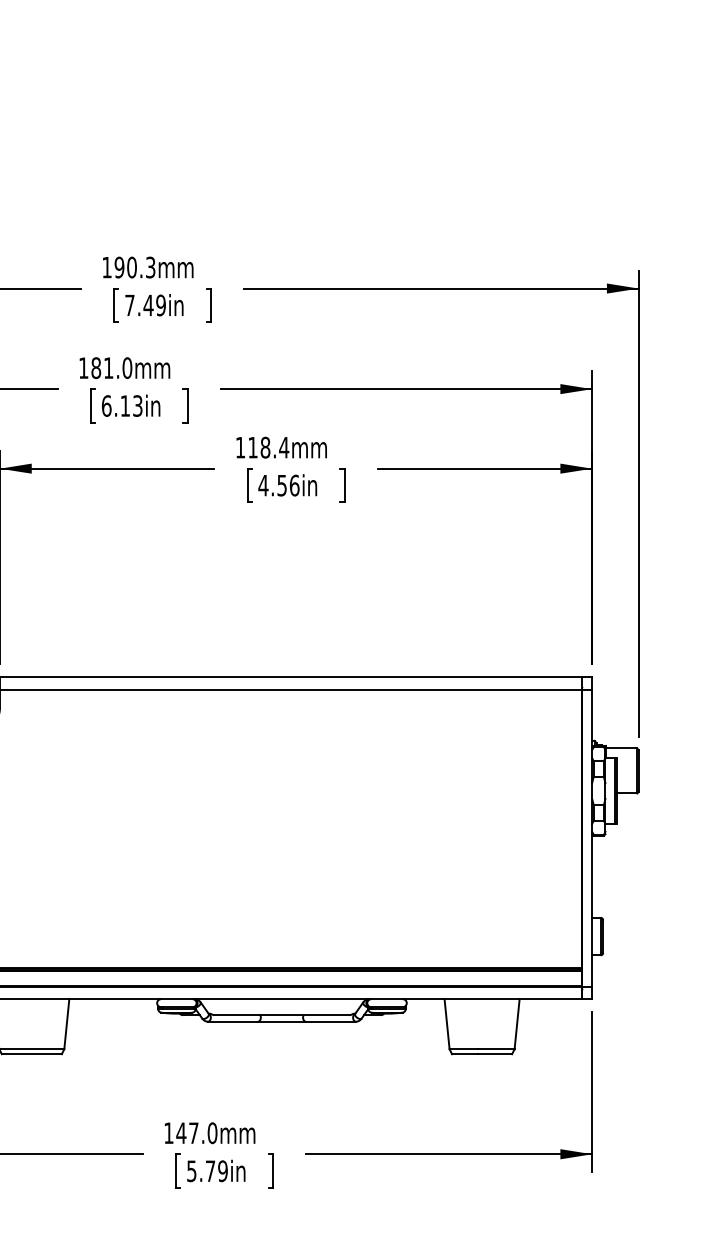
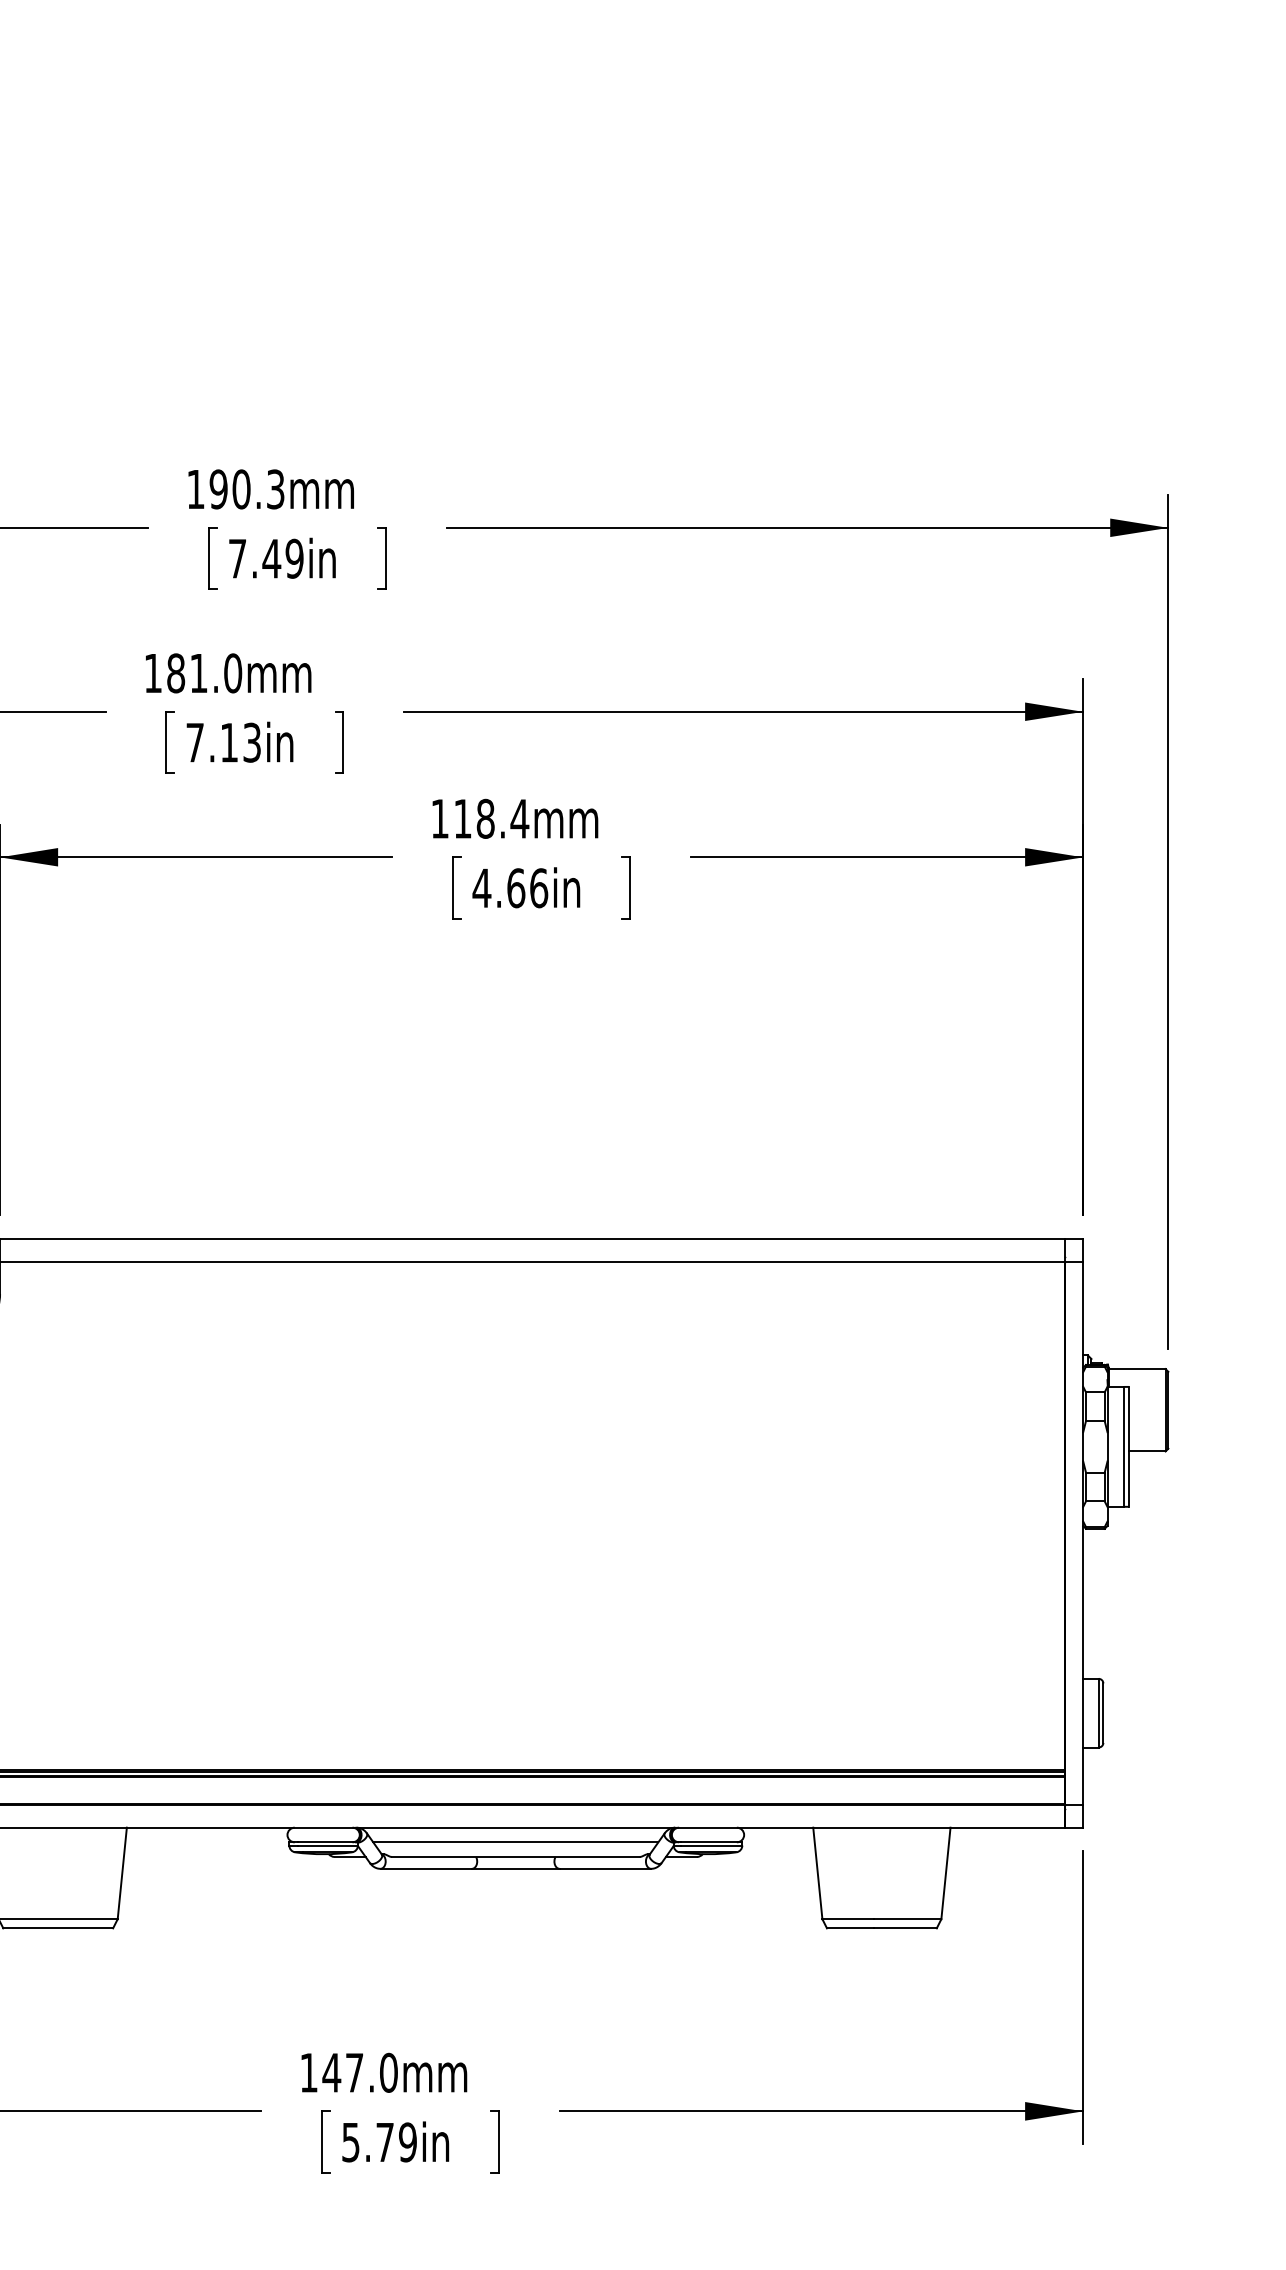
text: (106, 405) -> (194, 741), 6.13in -> 7.13in
text: (282, 485) -> (516, 888), 4.56in -> 4.66in
line: (281, 1007) -> (514, 1842), added

